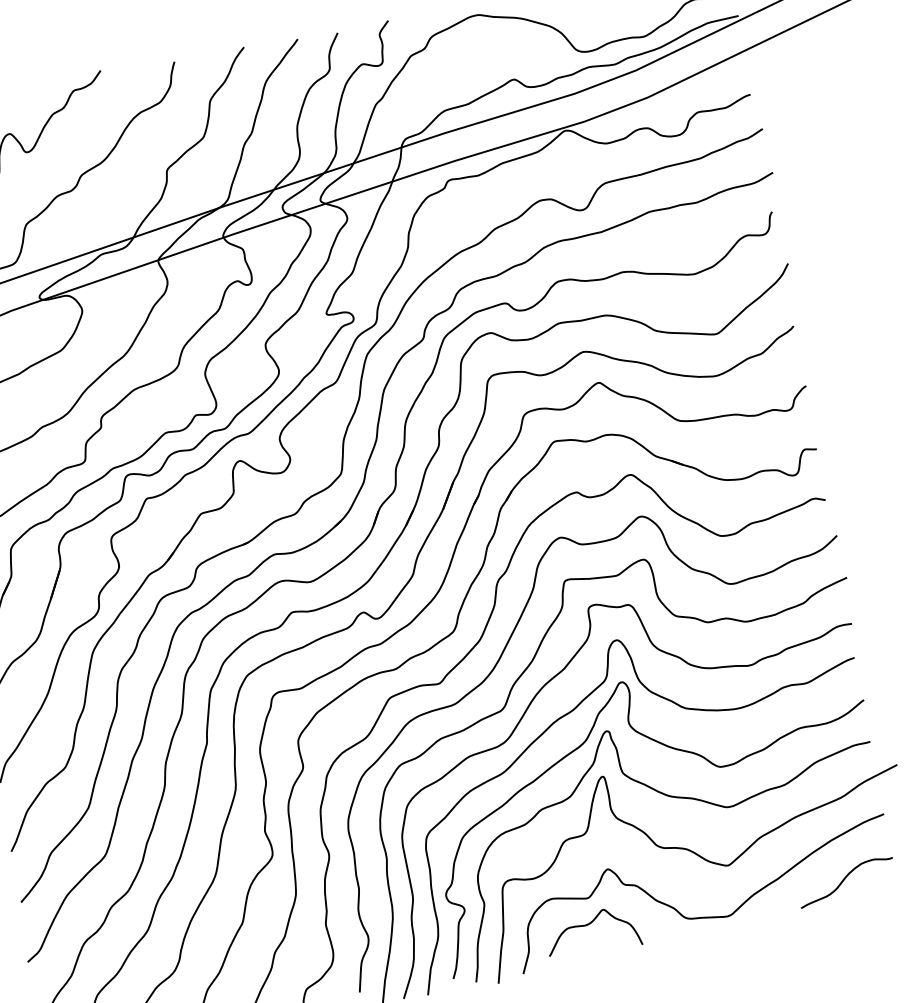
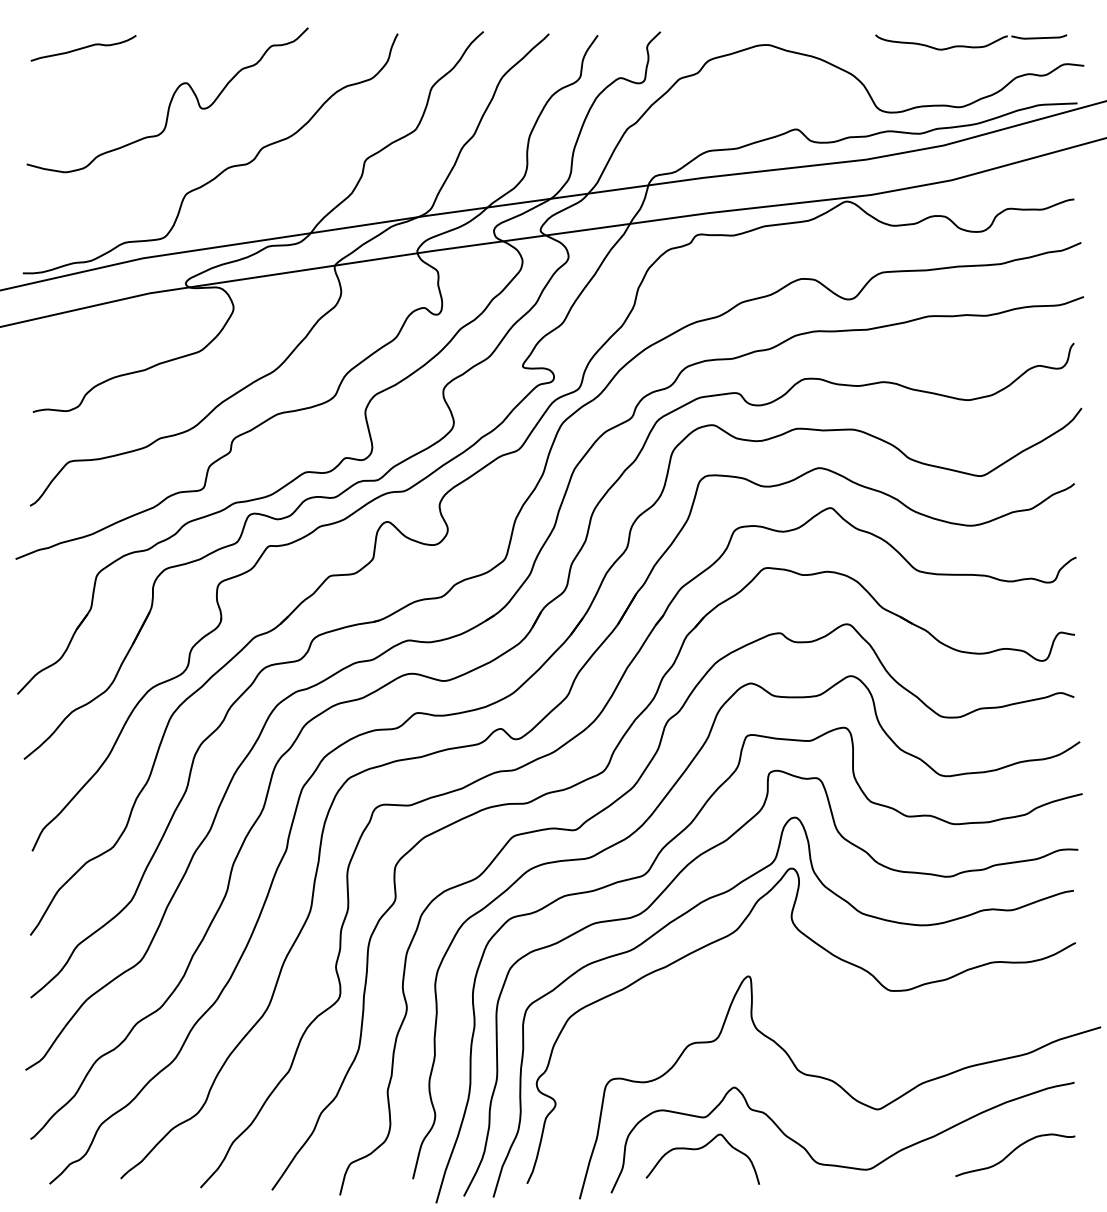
curve: (672, 797) -> (826, 1016), removed

